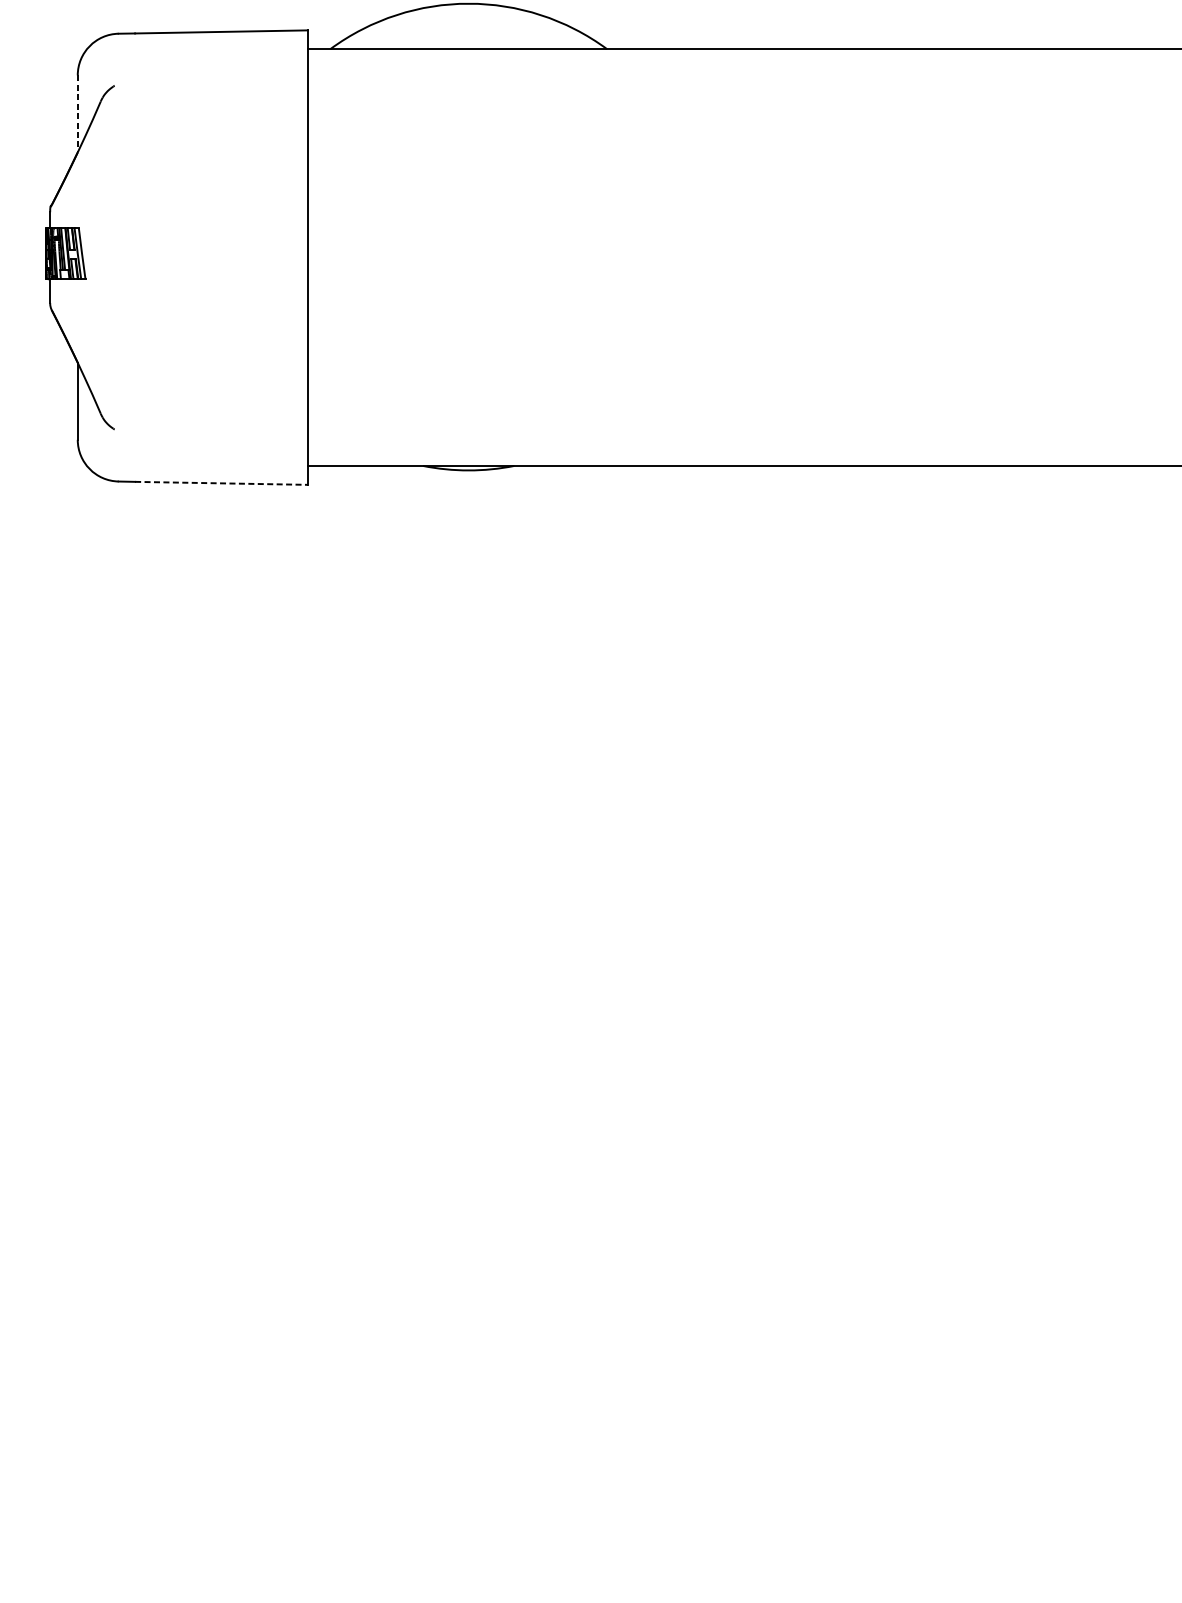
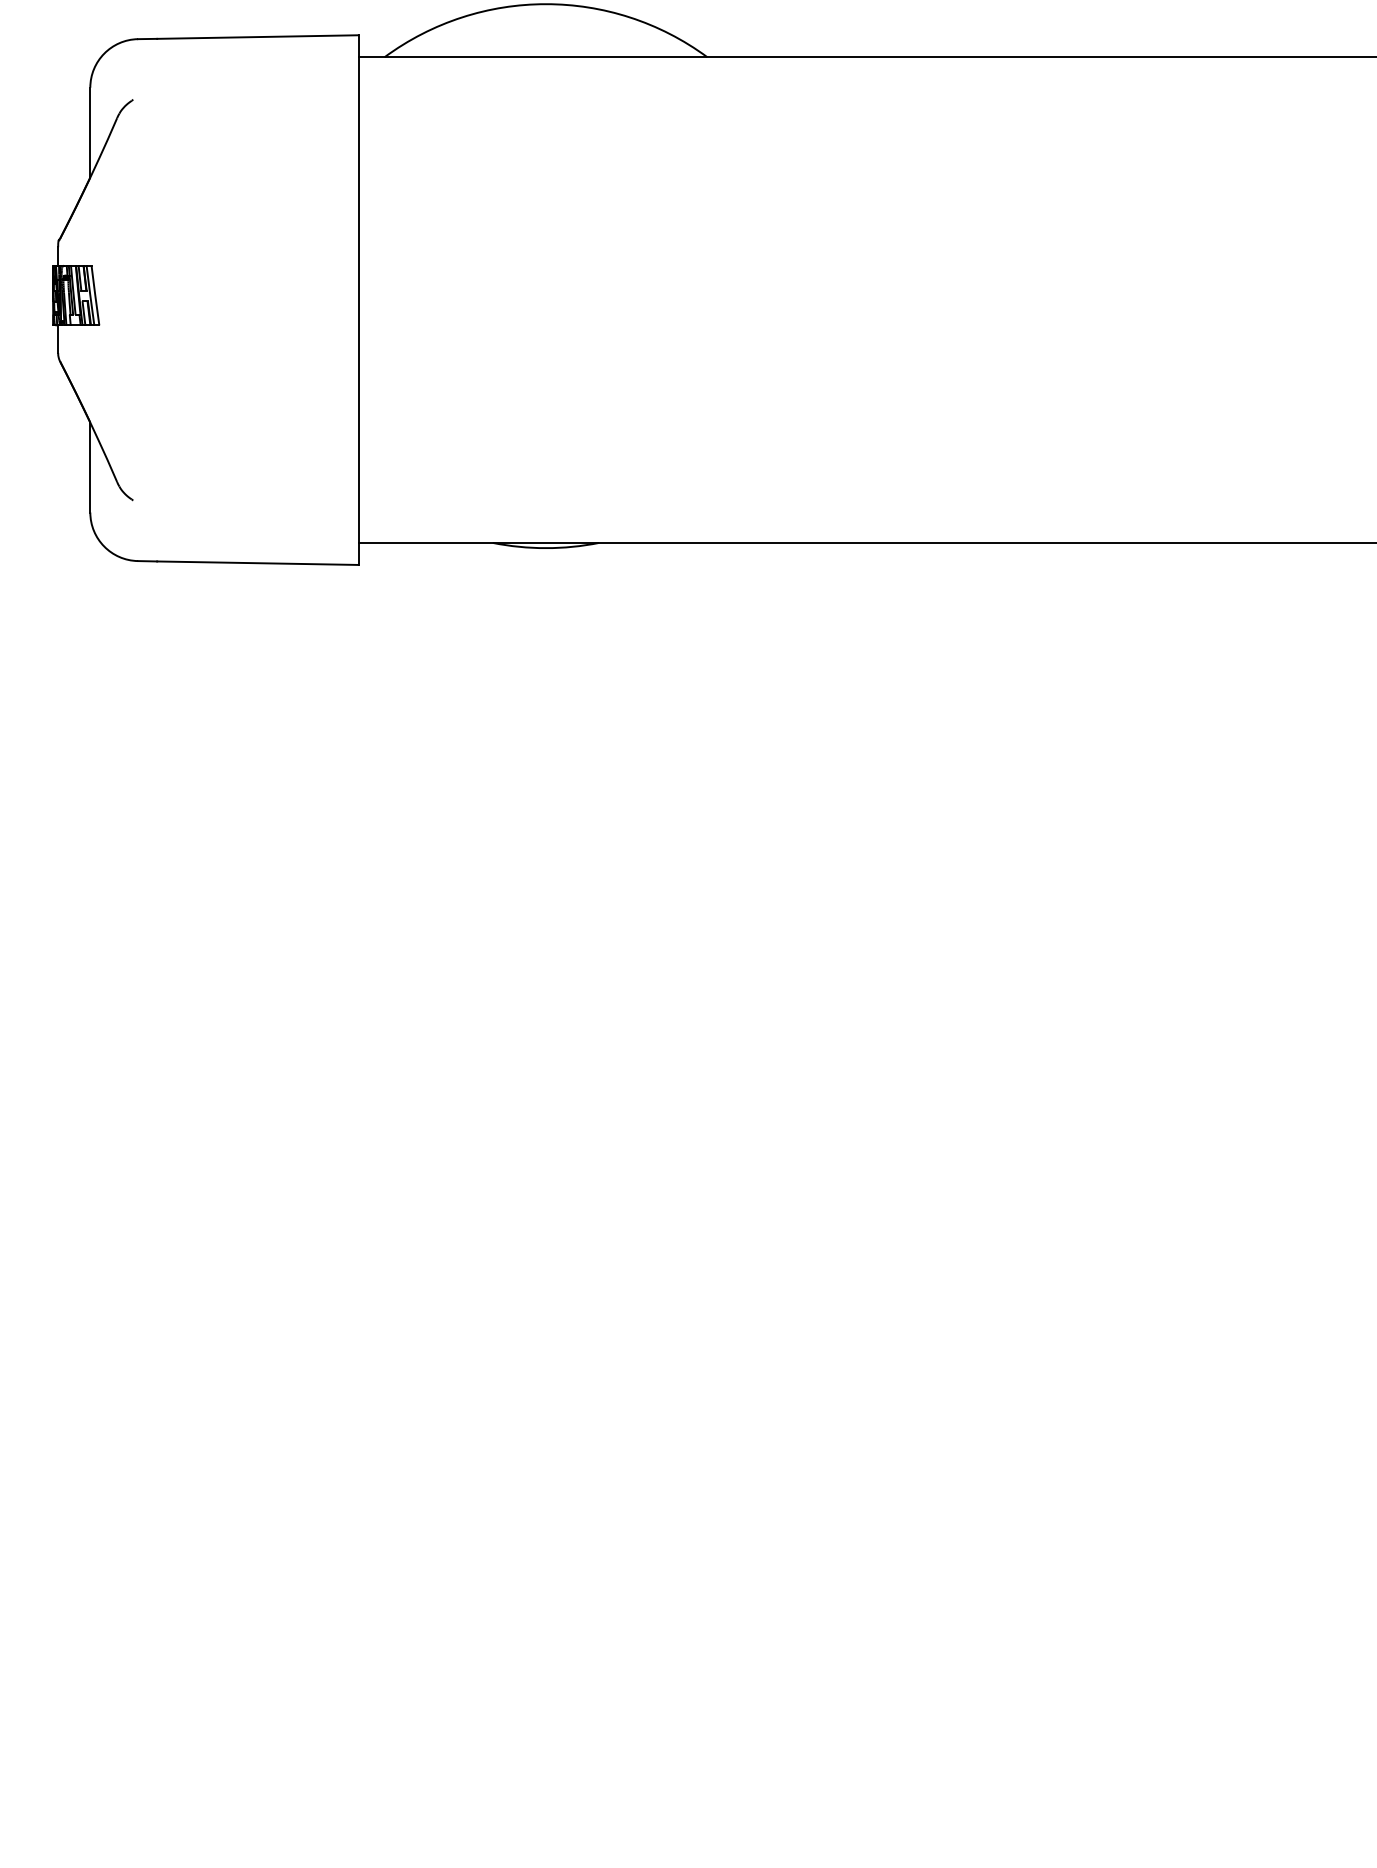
line: (77, 113) -> (90, 132), dashed -> solid
line: (221, 483) -> (257, 563), dashed -> solid

